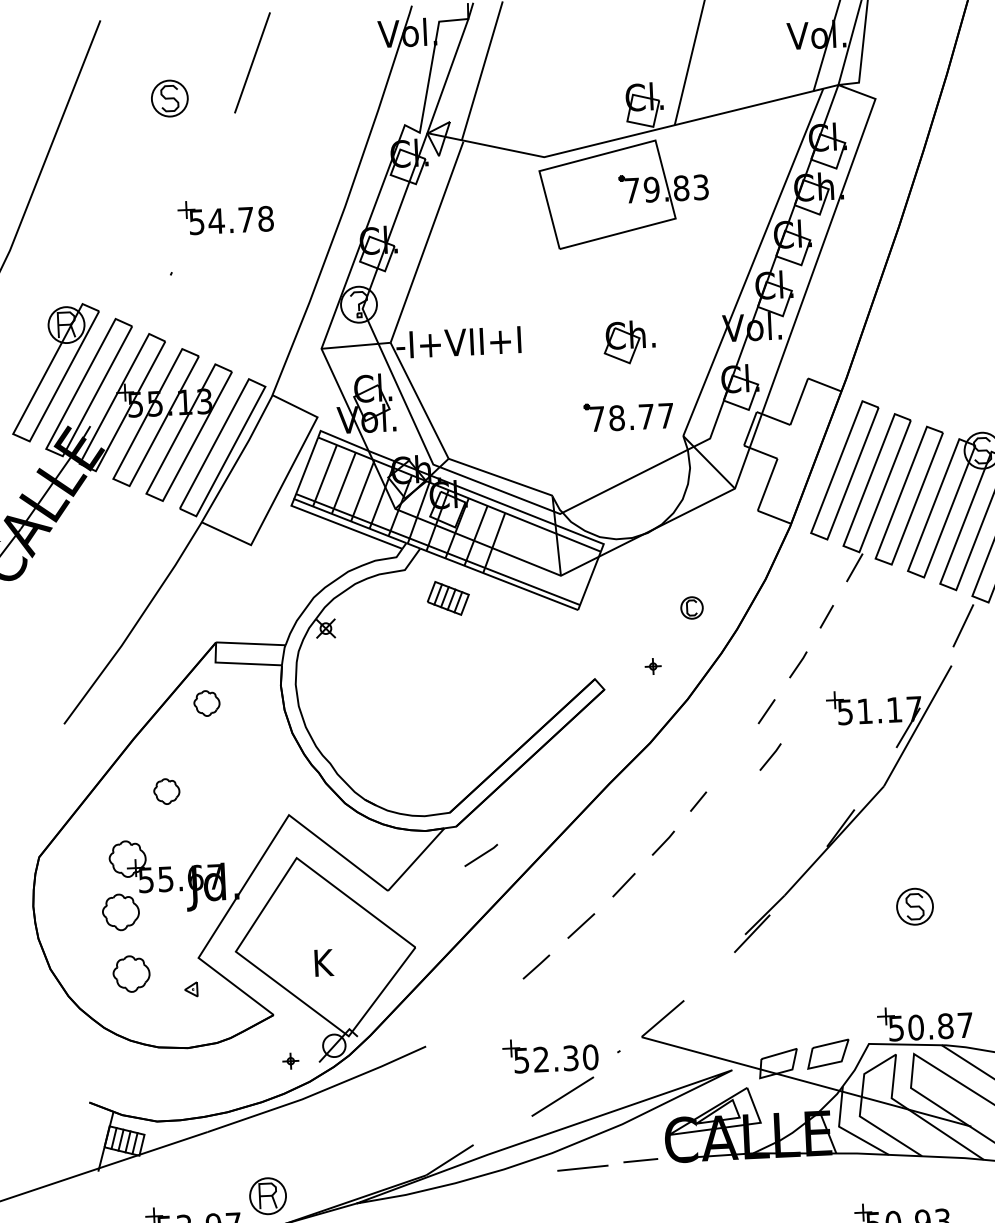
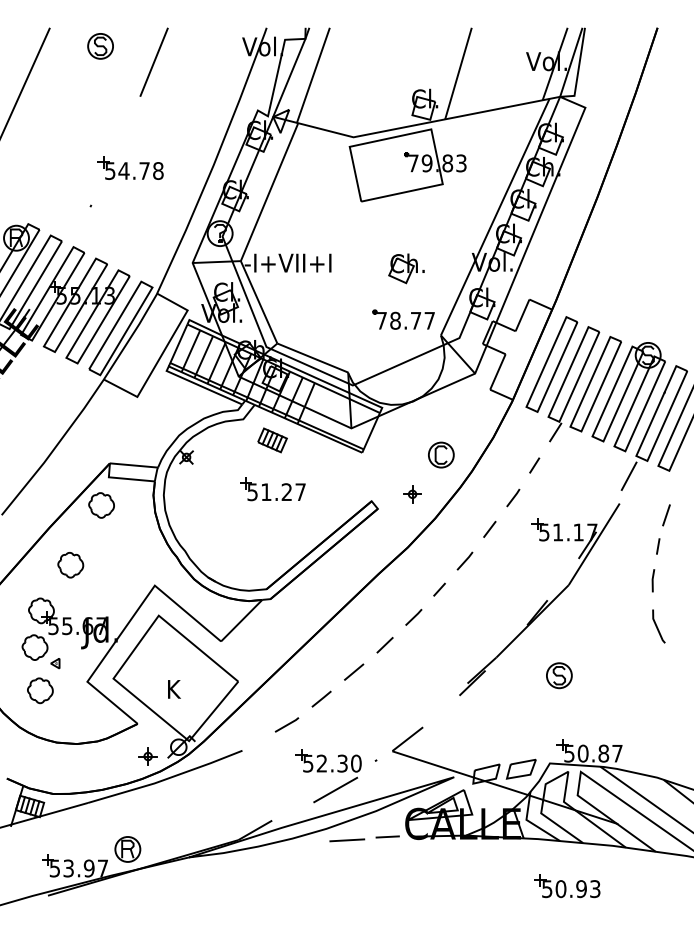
part: (169, 98) -> (100, 46), moved
part: (692, 607) -> (441, 454), size x1.67
part: (653, 666) -> (412, 494), size x1.67
part: (451, 668) -> (272, 489), added
part: (206, 703) -> (101, 505), size x1.43
line: (769, 756) -> (464, 560), moved
part: (166, 791) -> (70, 565), size x1.43
line: (480, 854) -> (286, 724), moved
part: (915, 906) -> (559, 675), moved
part: (191, 989) -> (55, 663), moved
part: (289, 1061) -> (147, 756), size x1.67

